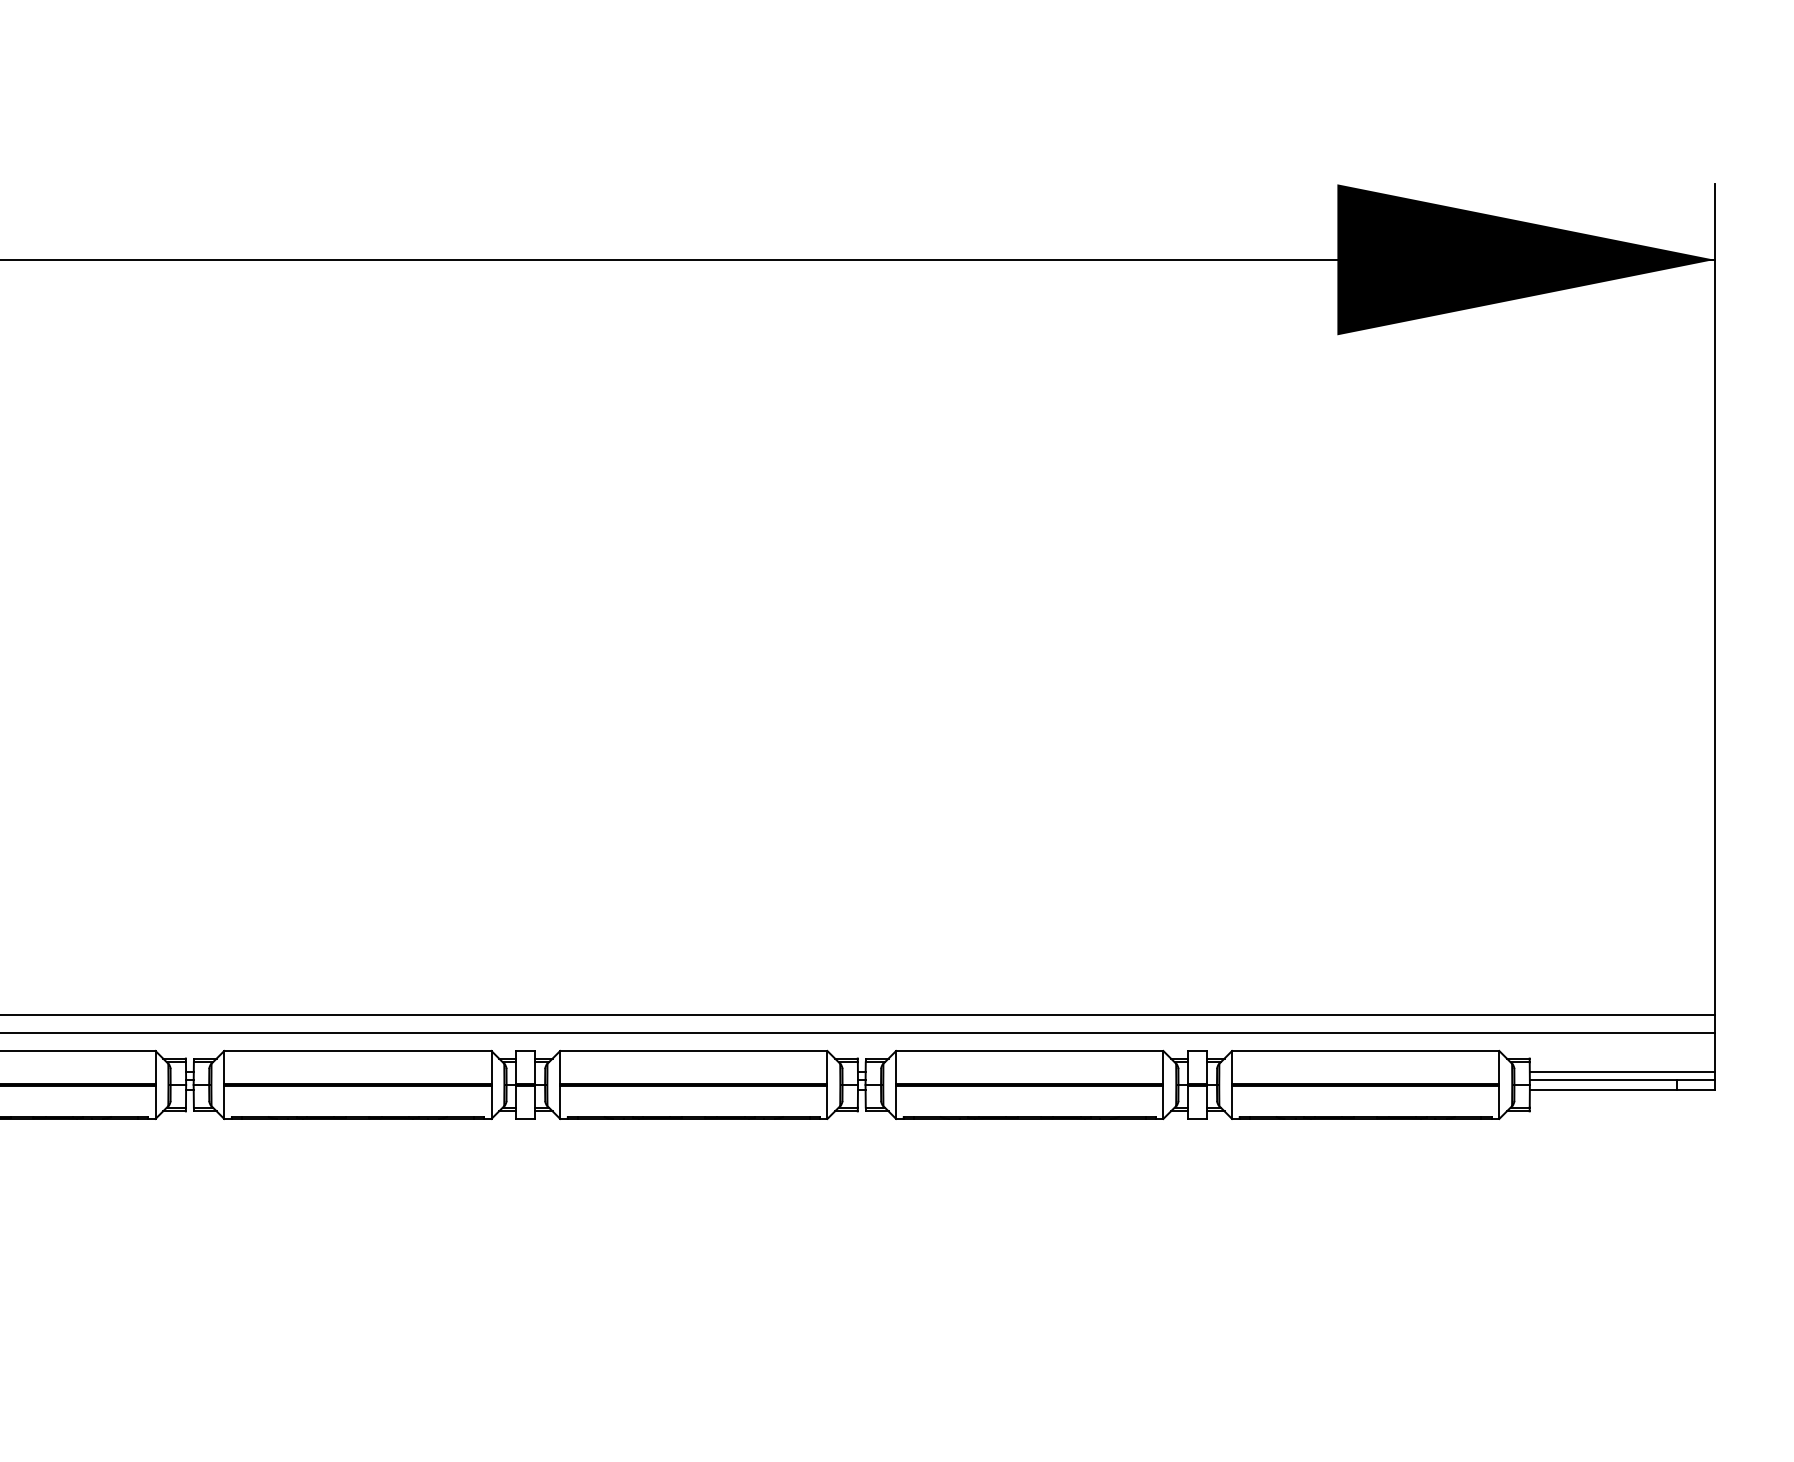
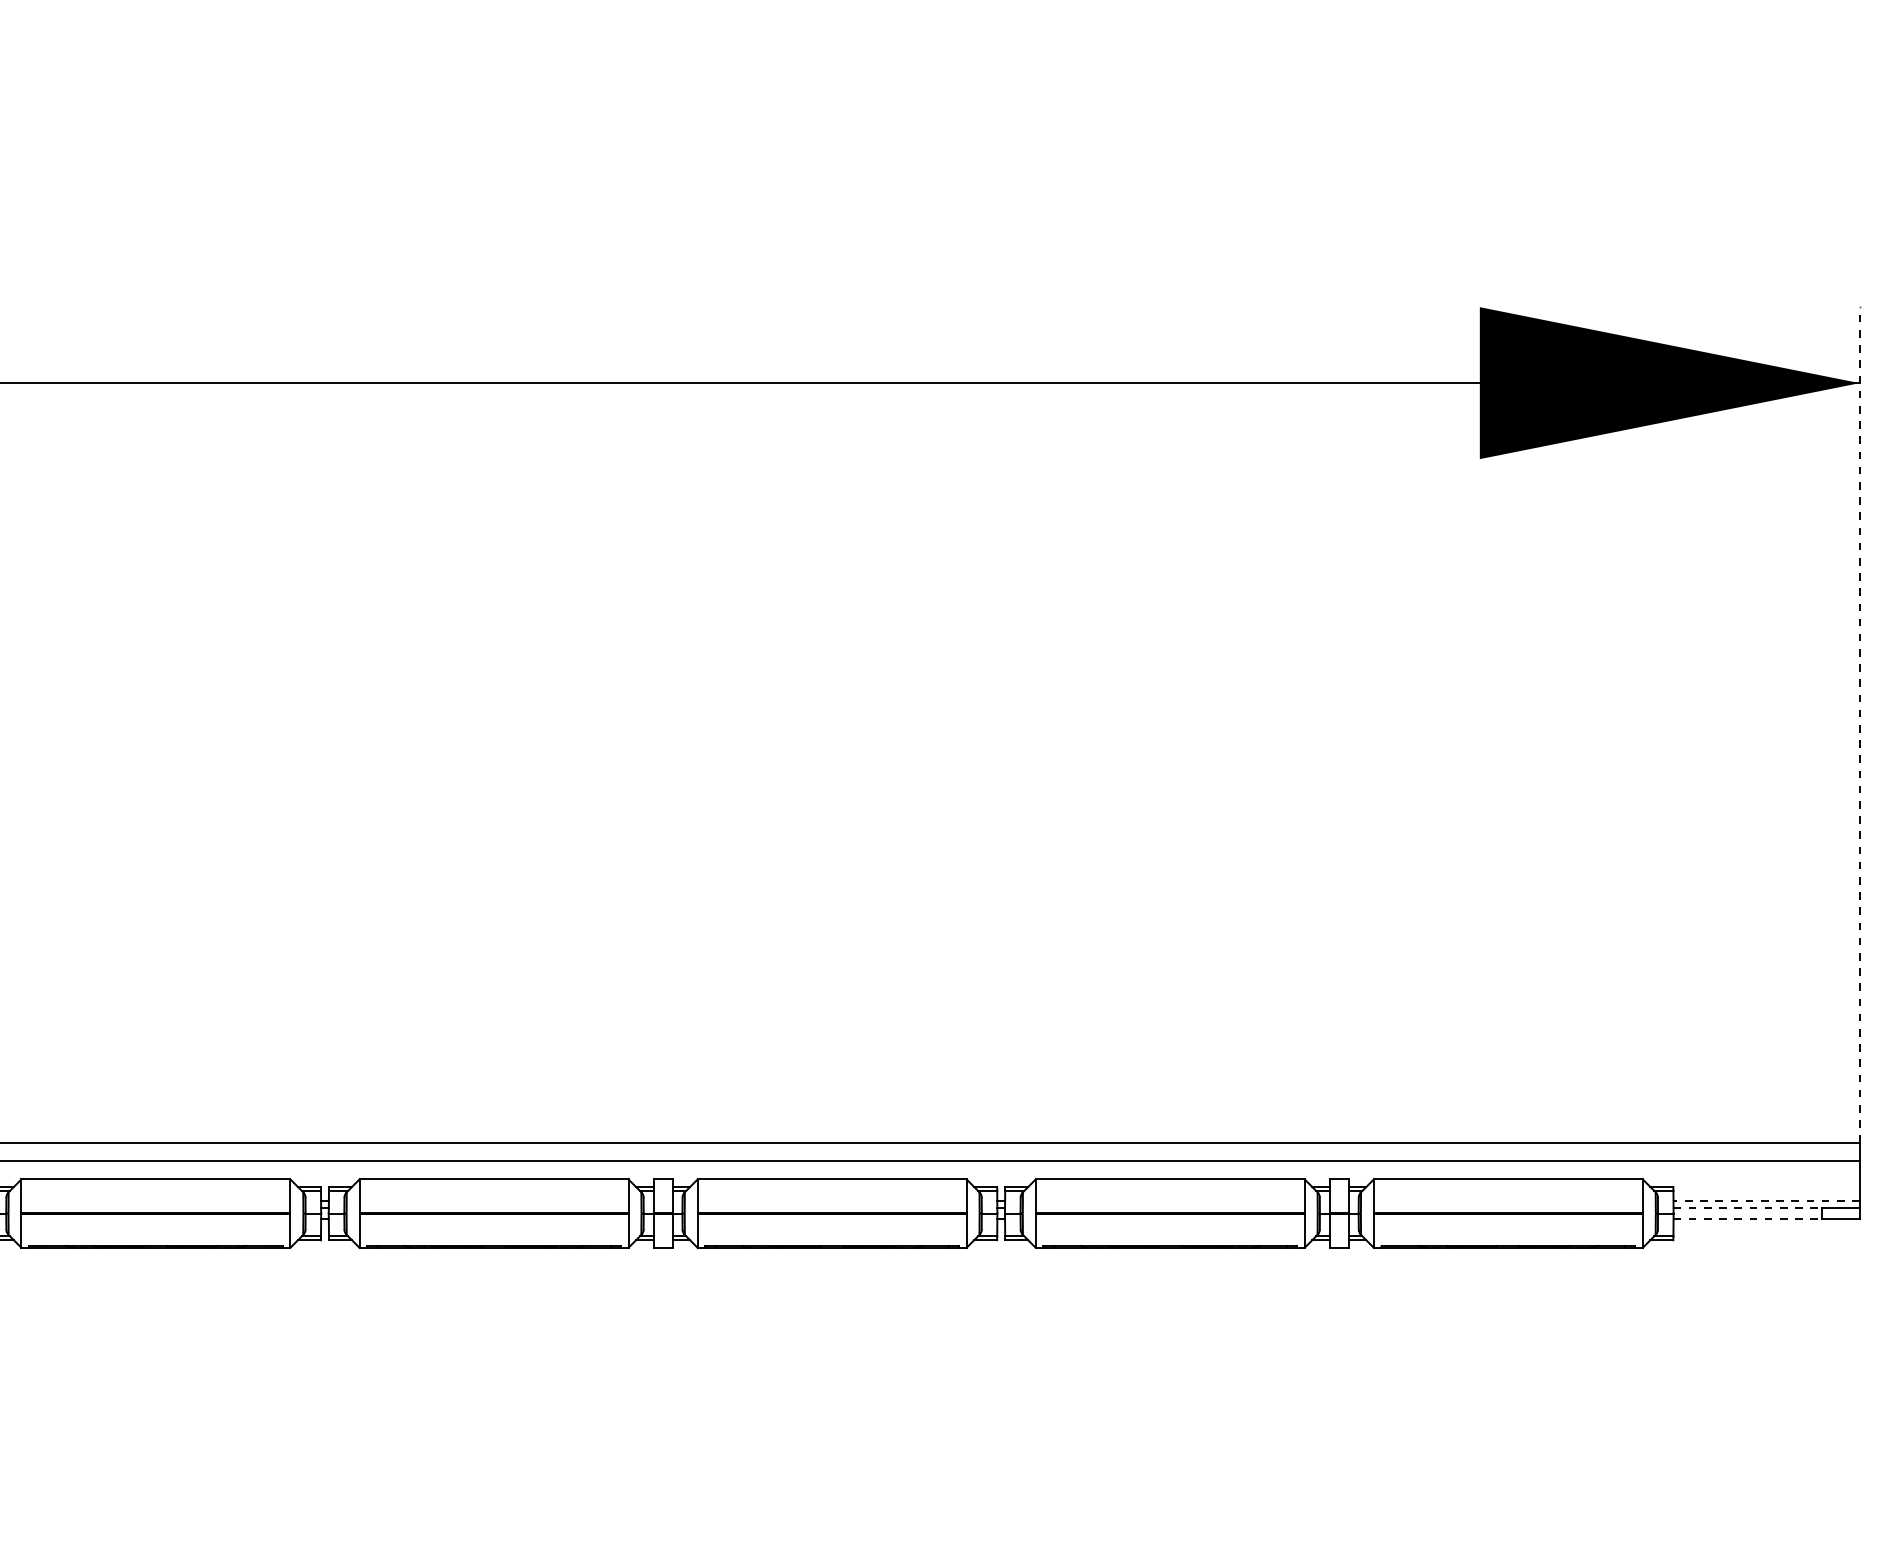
line: (1714, 599) -> (1859, 725), solid -> dashed
line: (1622, 1071) -> (1766, 1200), solid -> dashed
line: (1604, 1079) -> (1748, 1208), solid -> dashed
line: (1604, 1089) -> (1748, 1218), solid -> dashed

